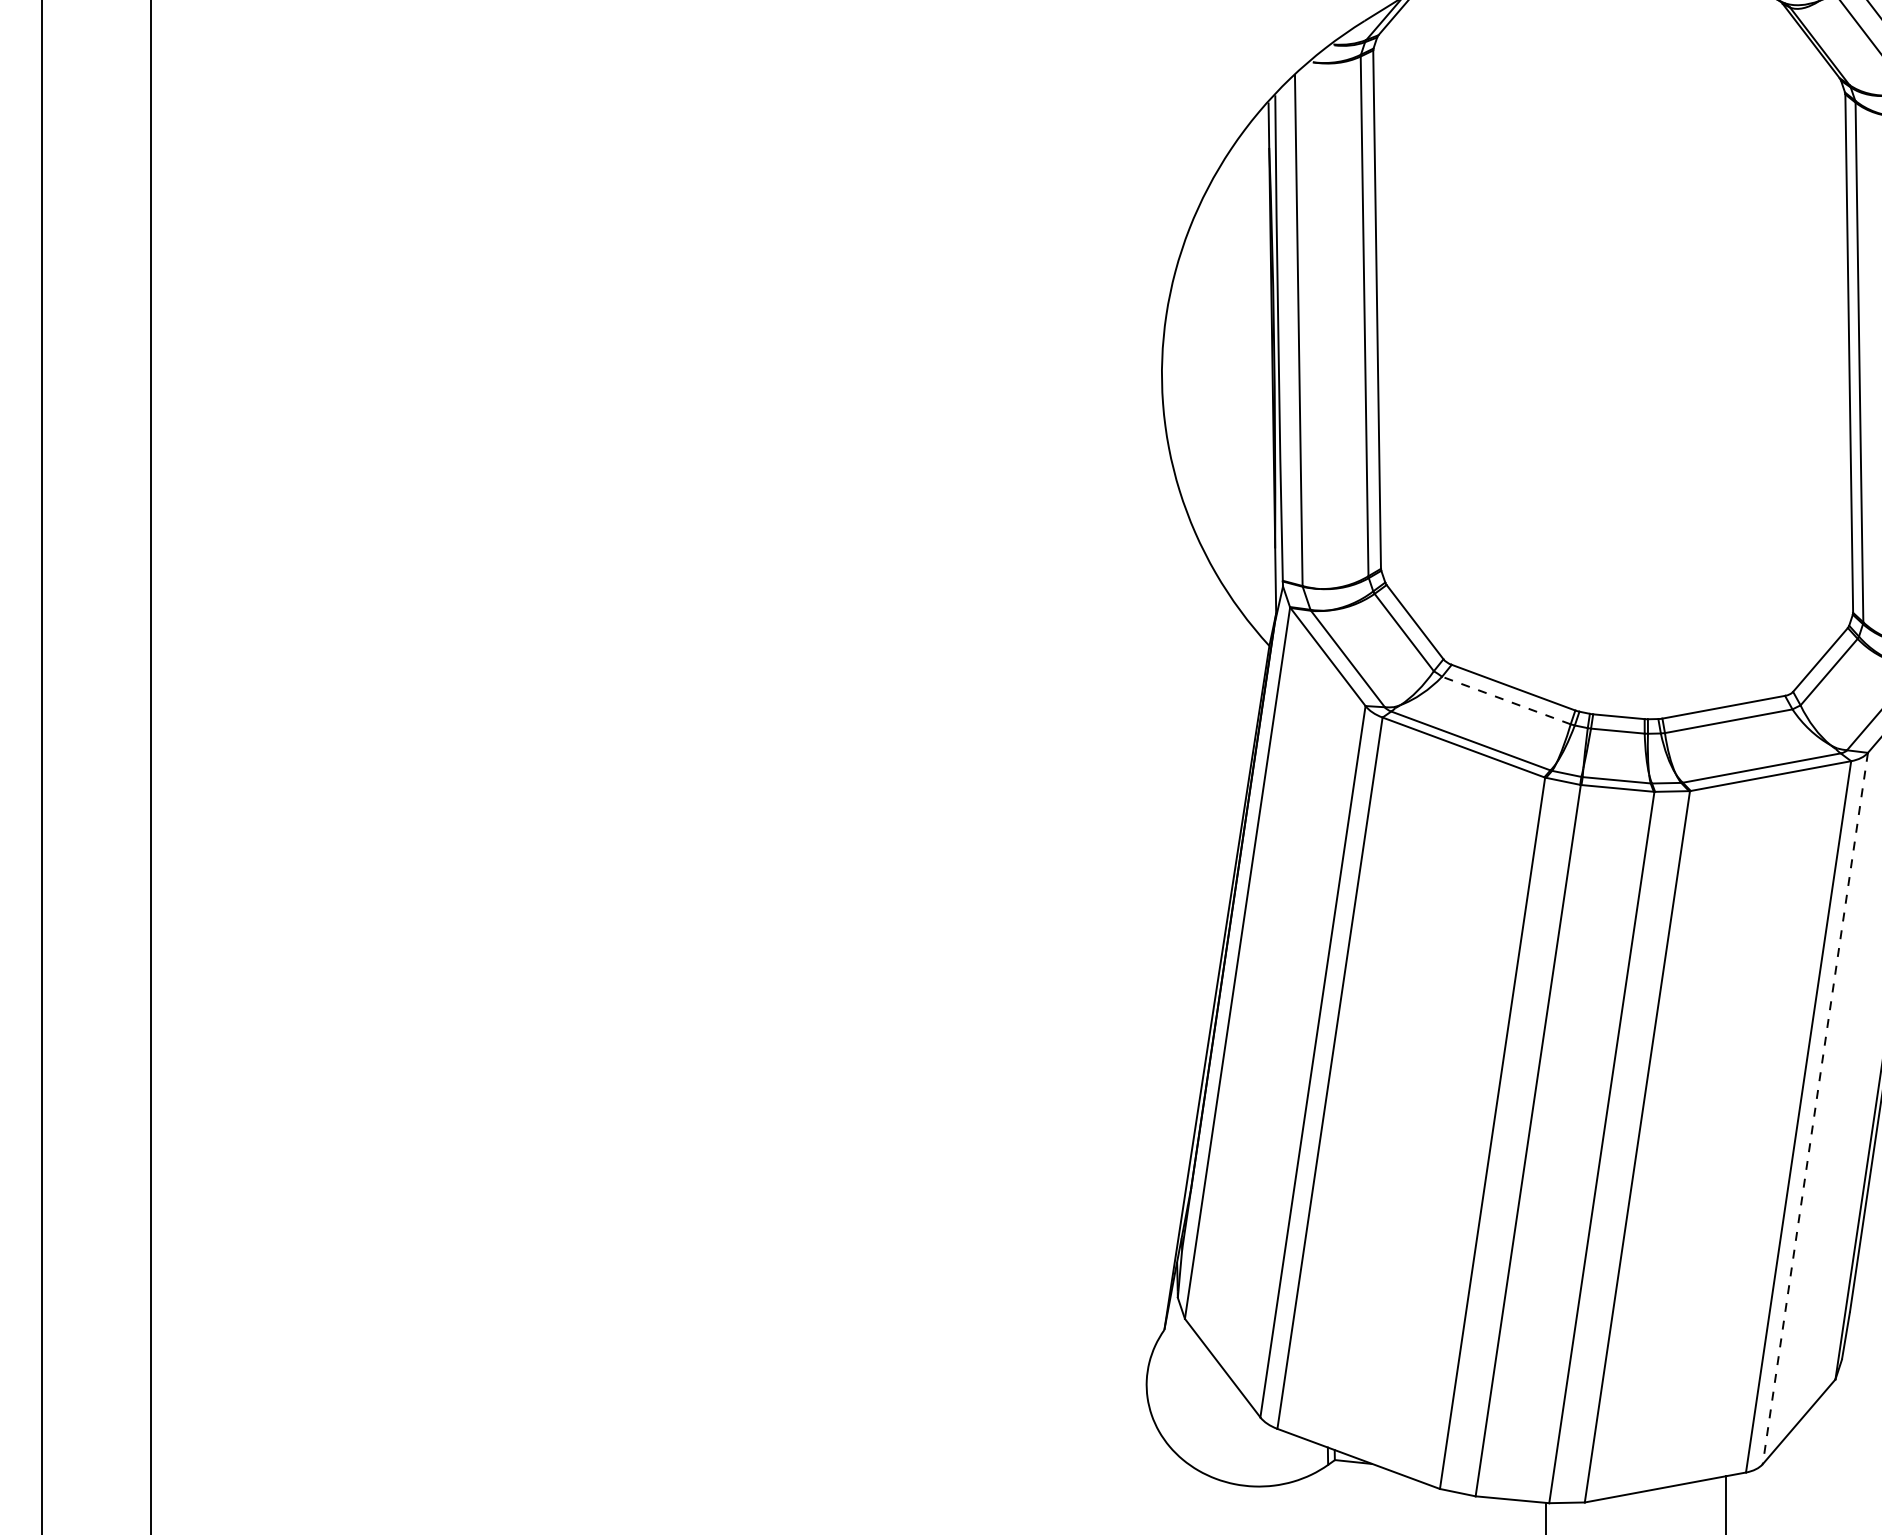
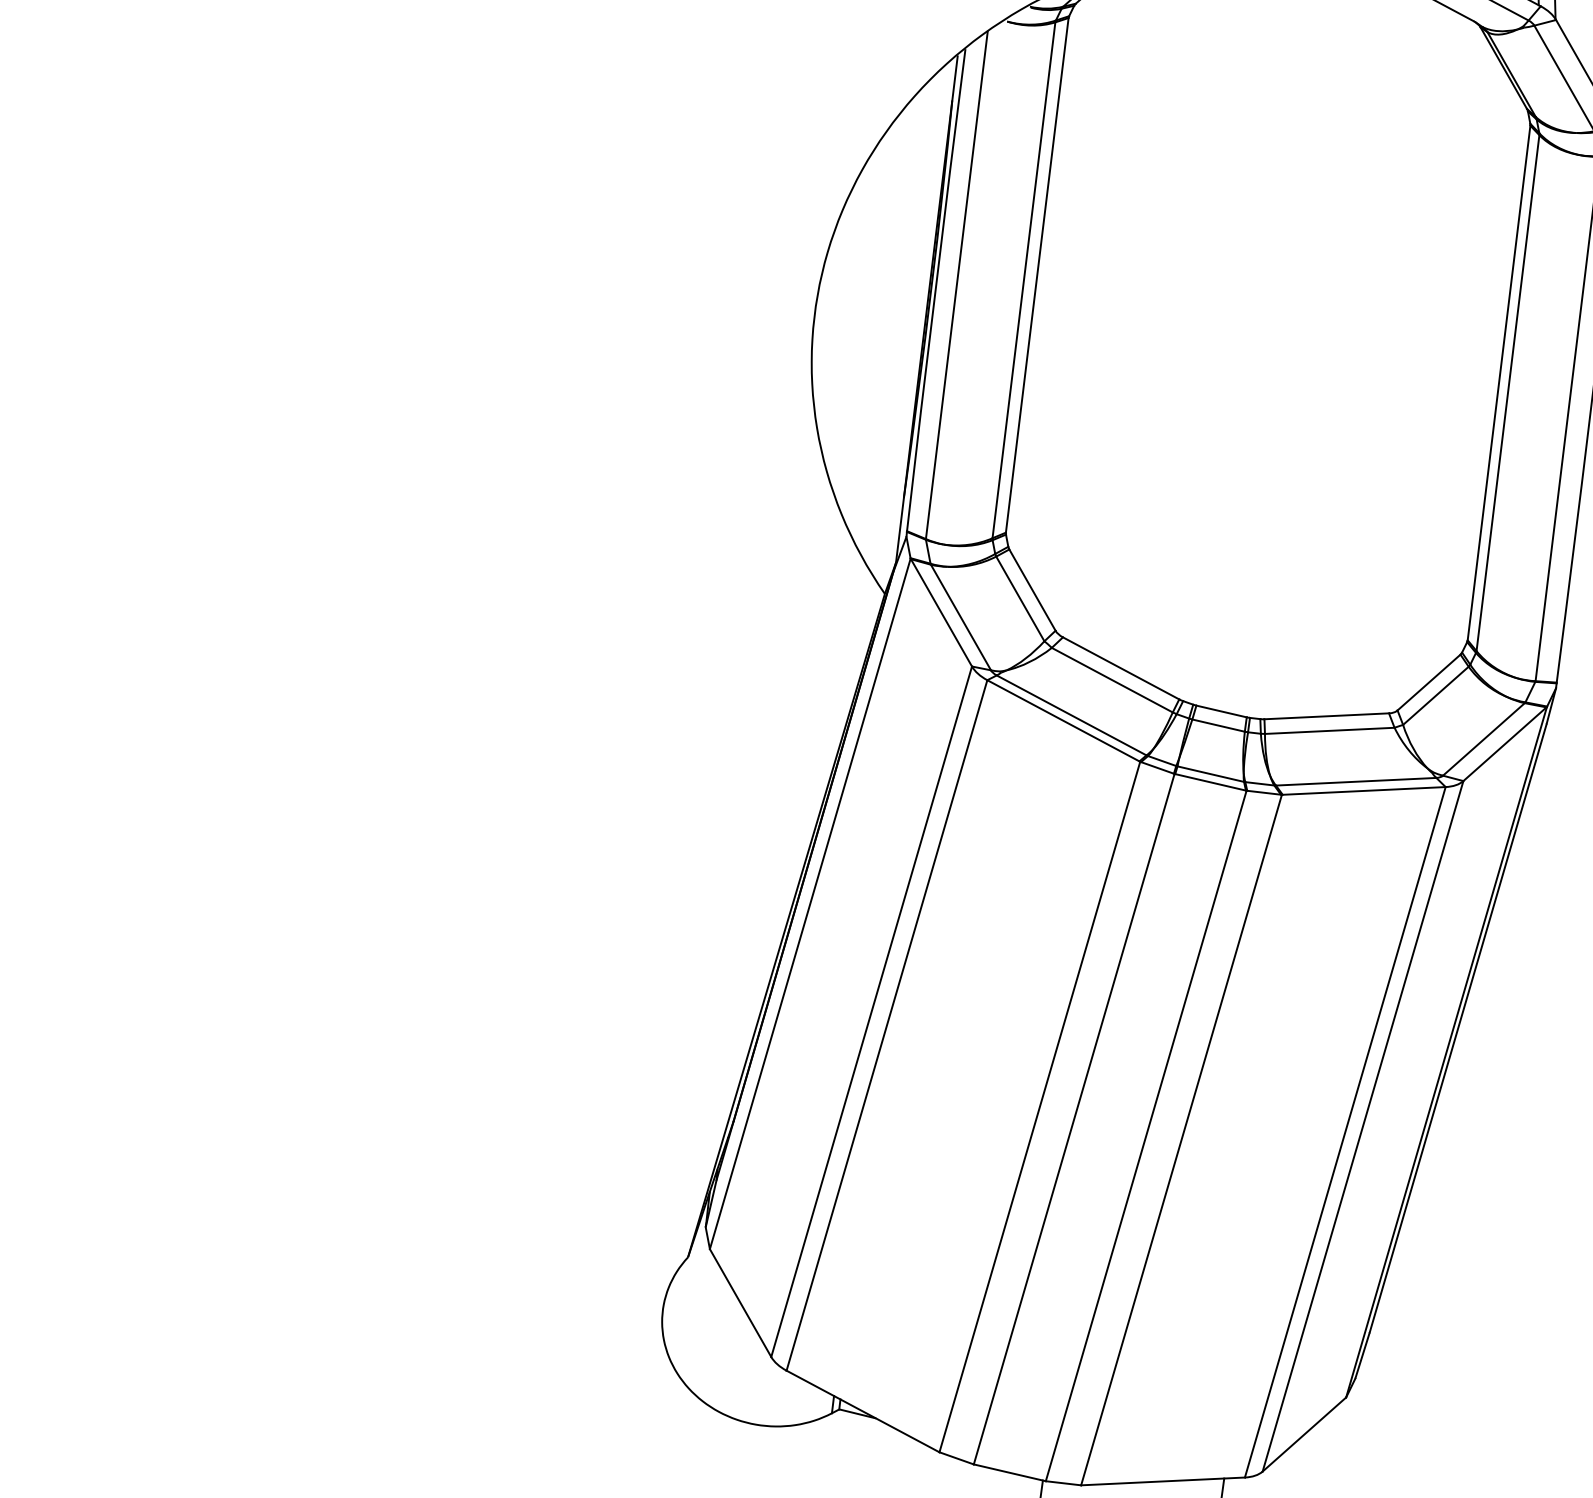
line: (1506, 700) -> (1112, 680), dashed -> solid
line: (1815, 1108) -> (1363, 1126), dashed -> solid

